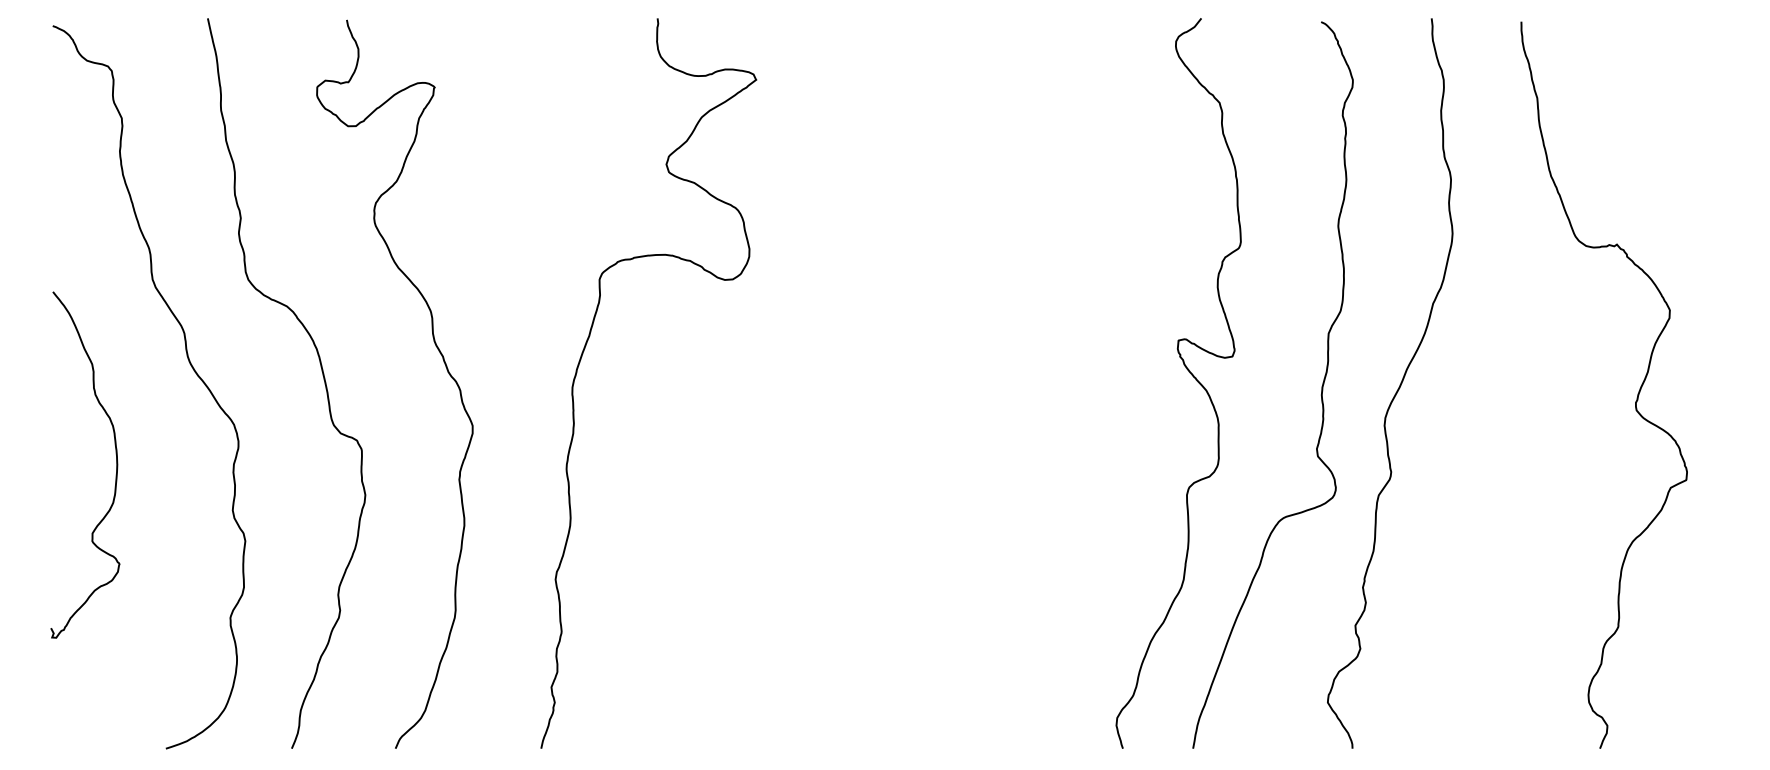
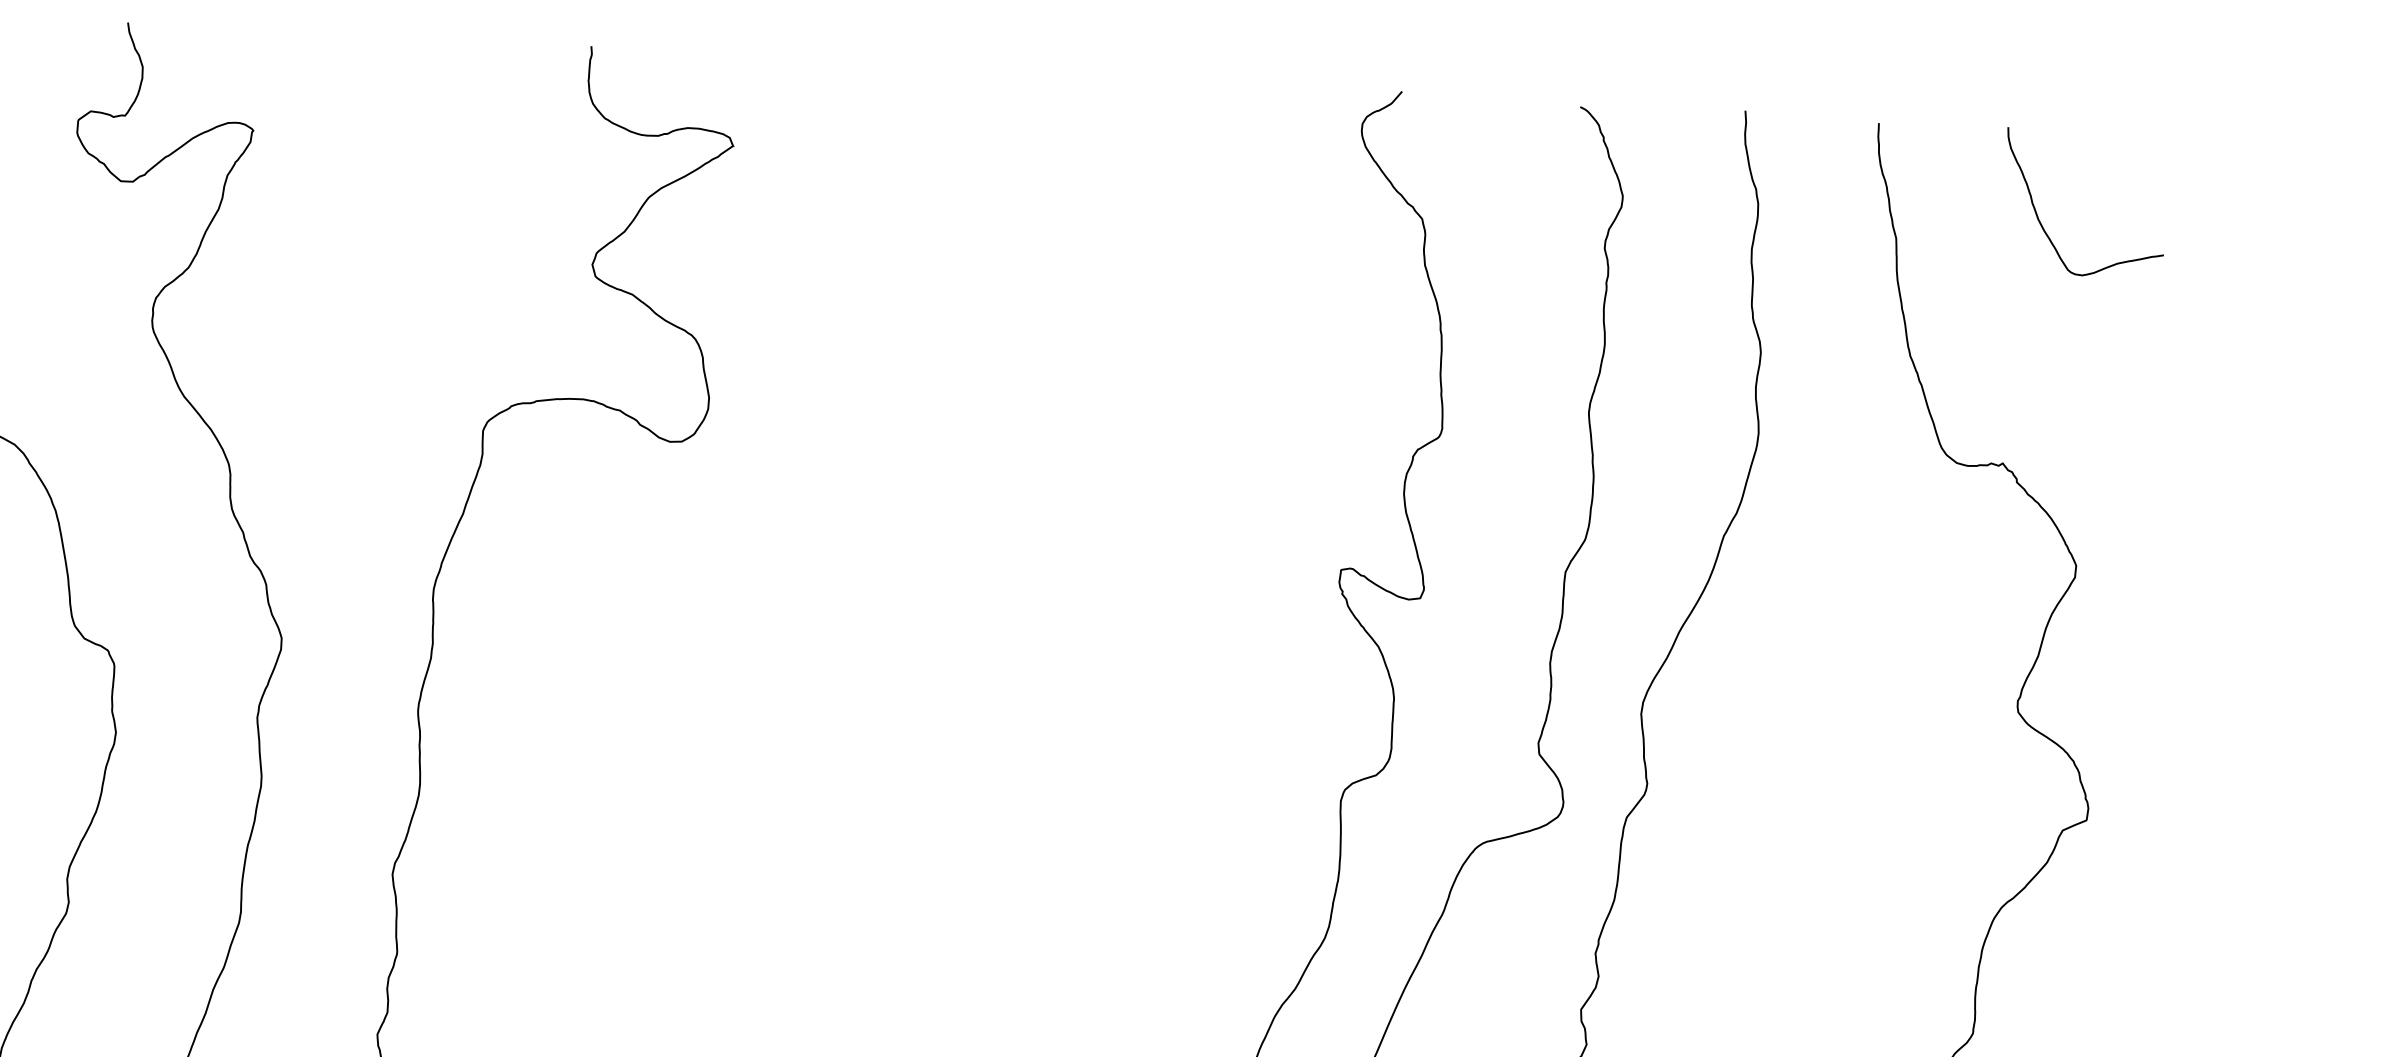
curve: (1634, 82) -> (2042, 223), added

